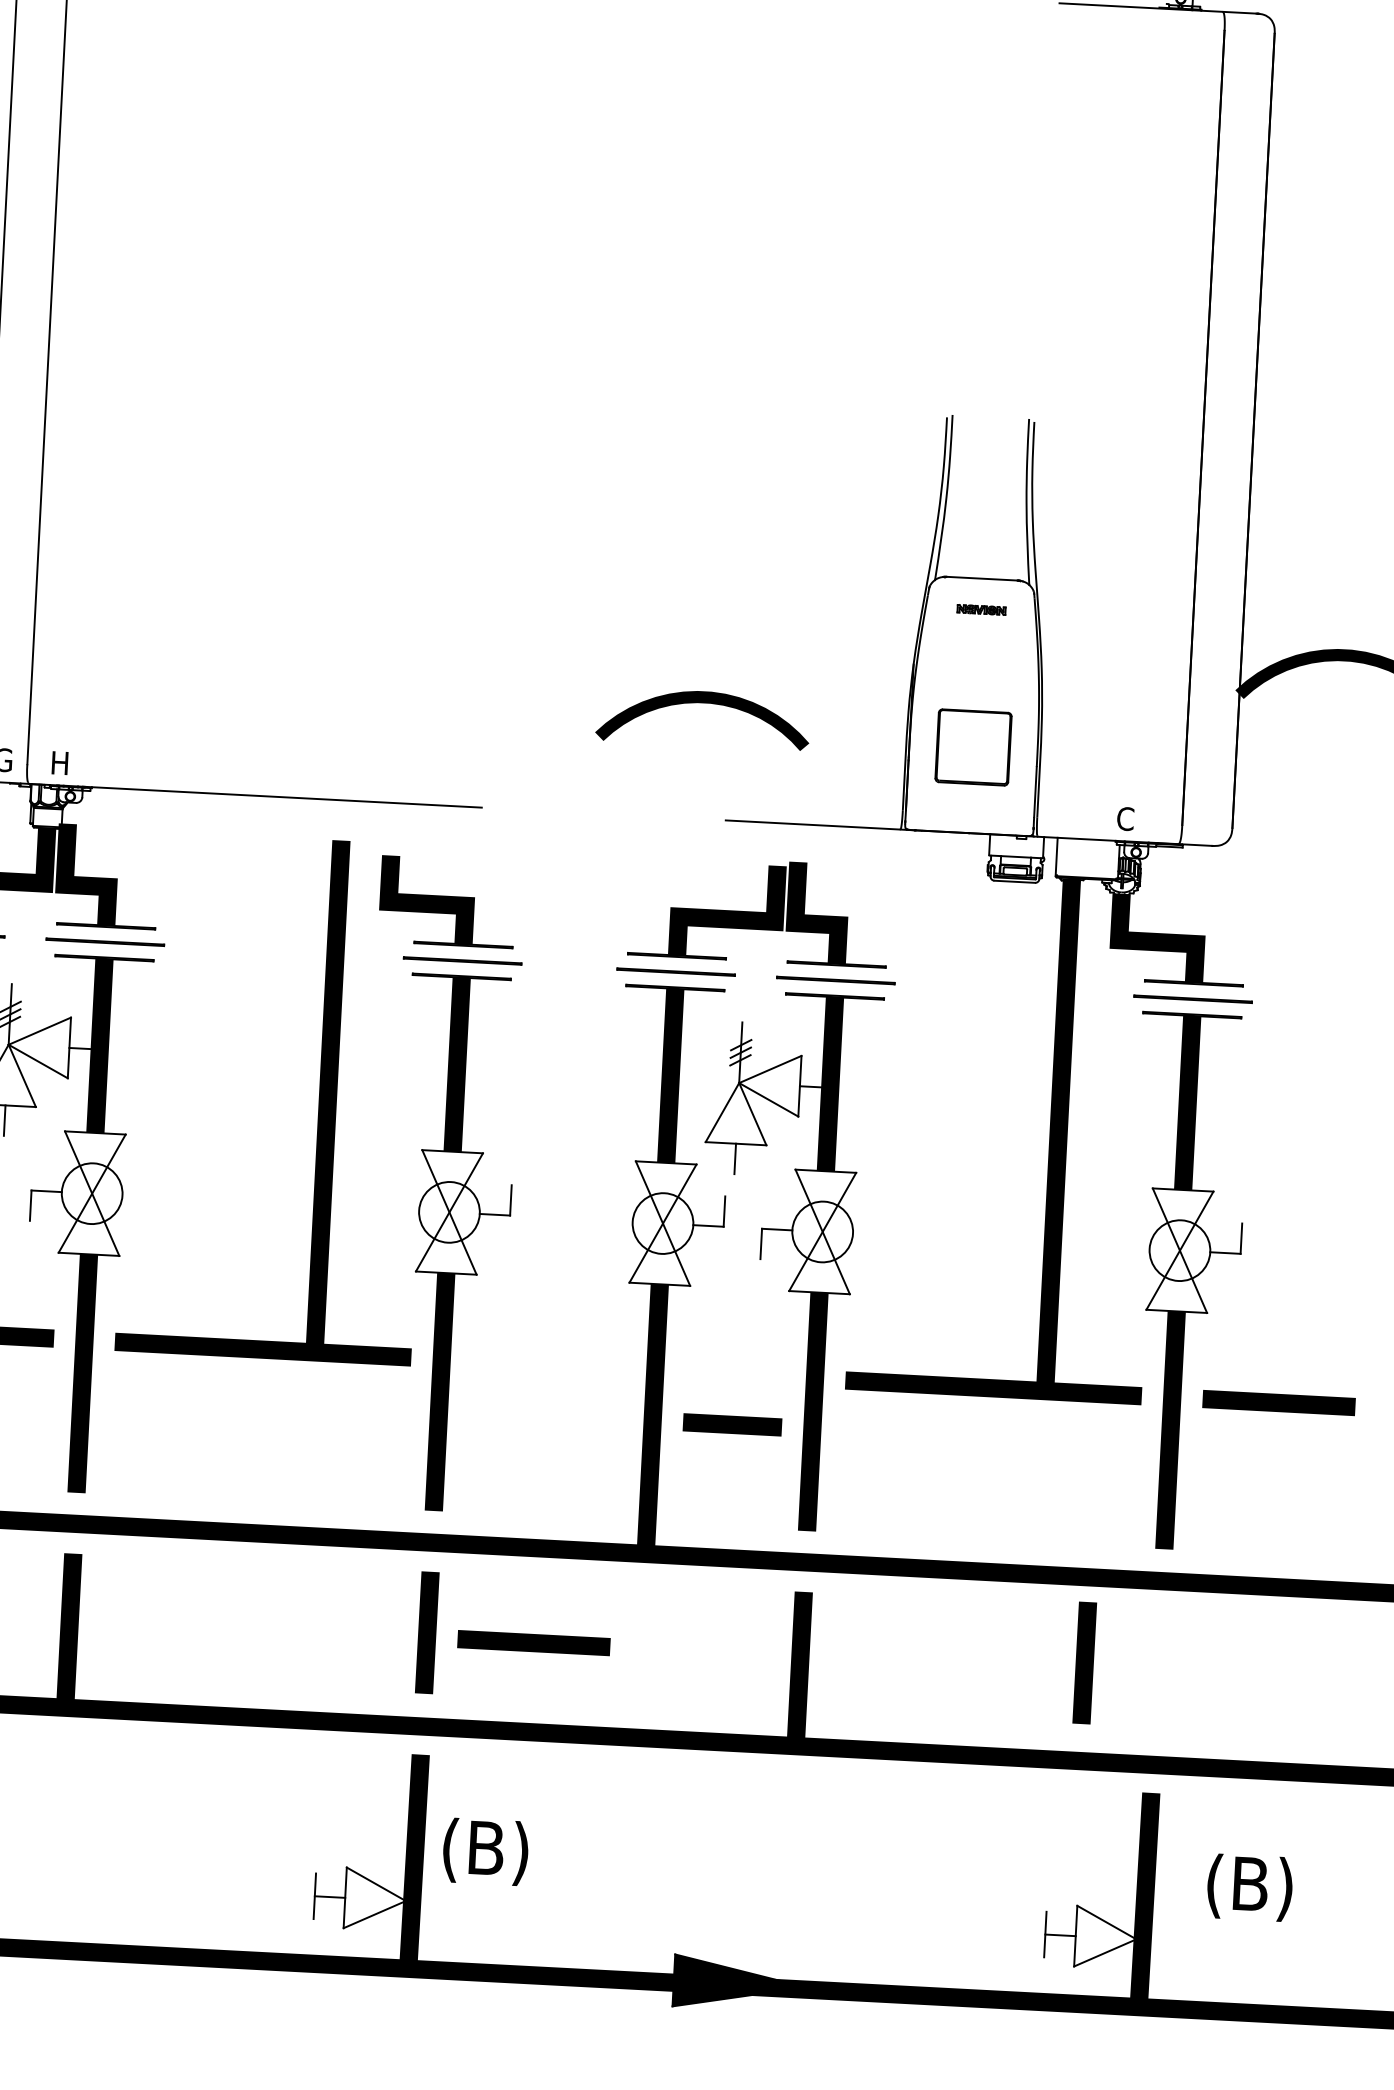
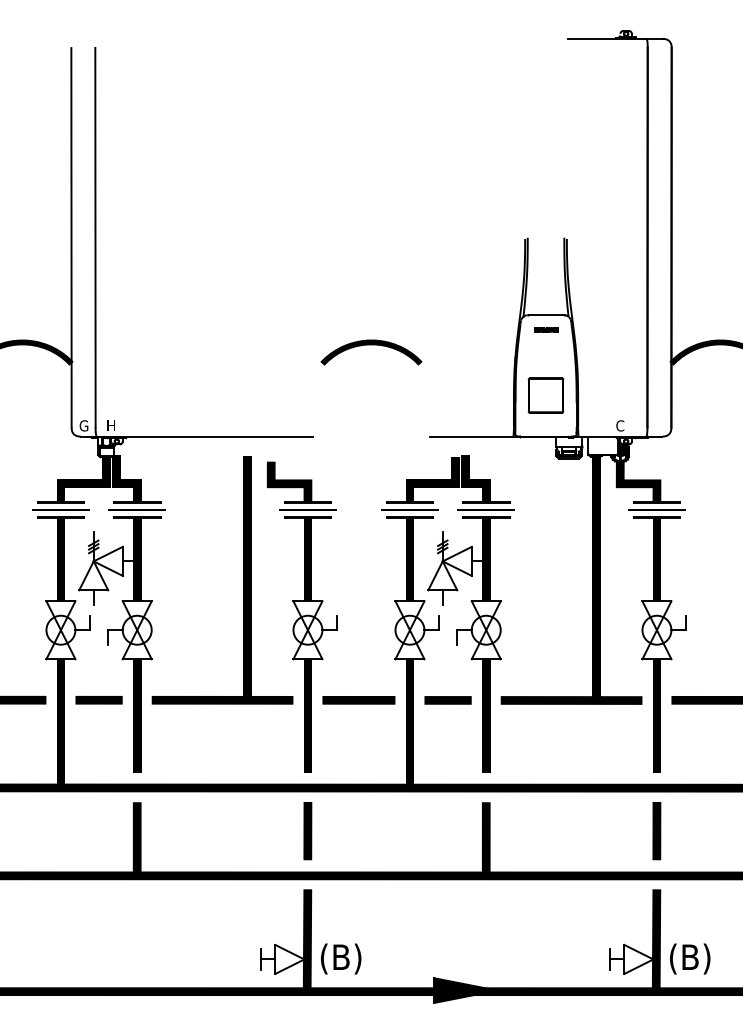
curve: (703, 703) -> (371, 345), moved
line: (731, 1424) -> (447, 700), moved
line: (532, 1643) -> (358, 700), moved
line: (1083, 1663) -> (656, 831), moved
text: (486, 1850) -> (341, 958), moved
text: (1250, 1886) -> (690, 958), moved

